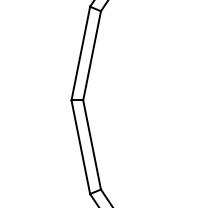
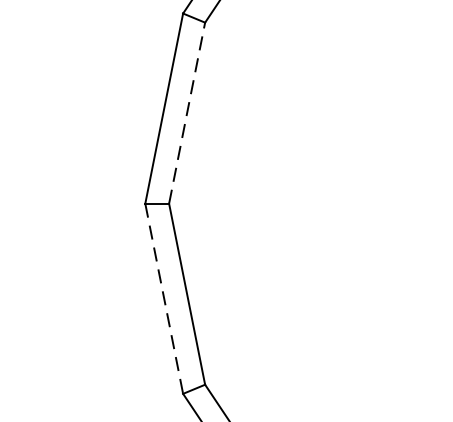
line: (92, 55) -> (187, 112), solid -> dashed
line: (80, 147) -> (163, 299), solid -> dashed

